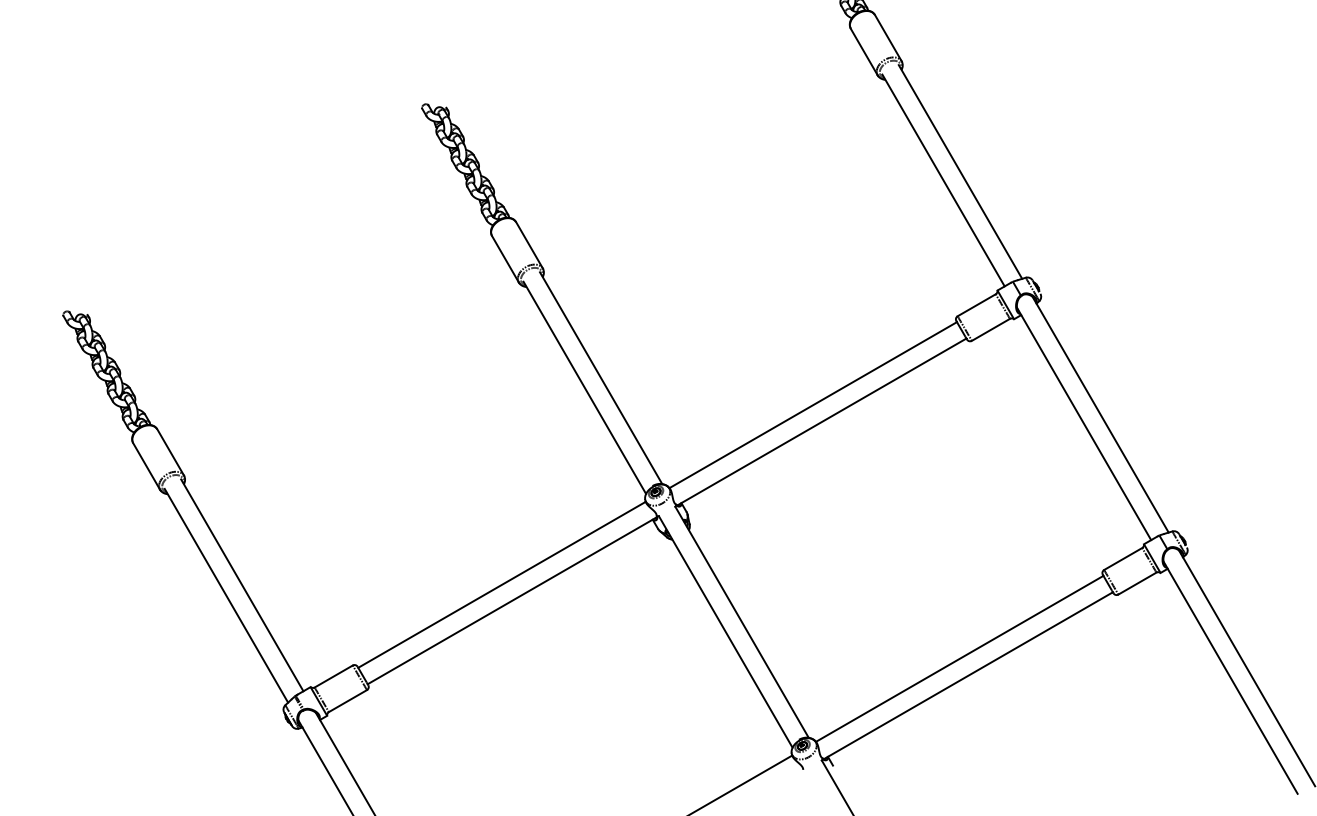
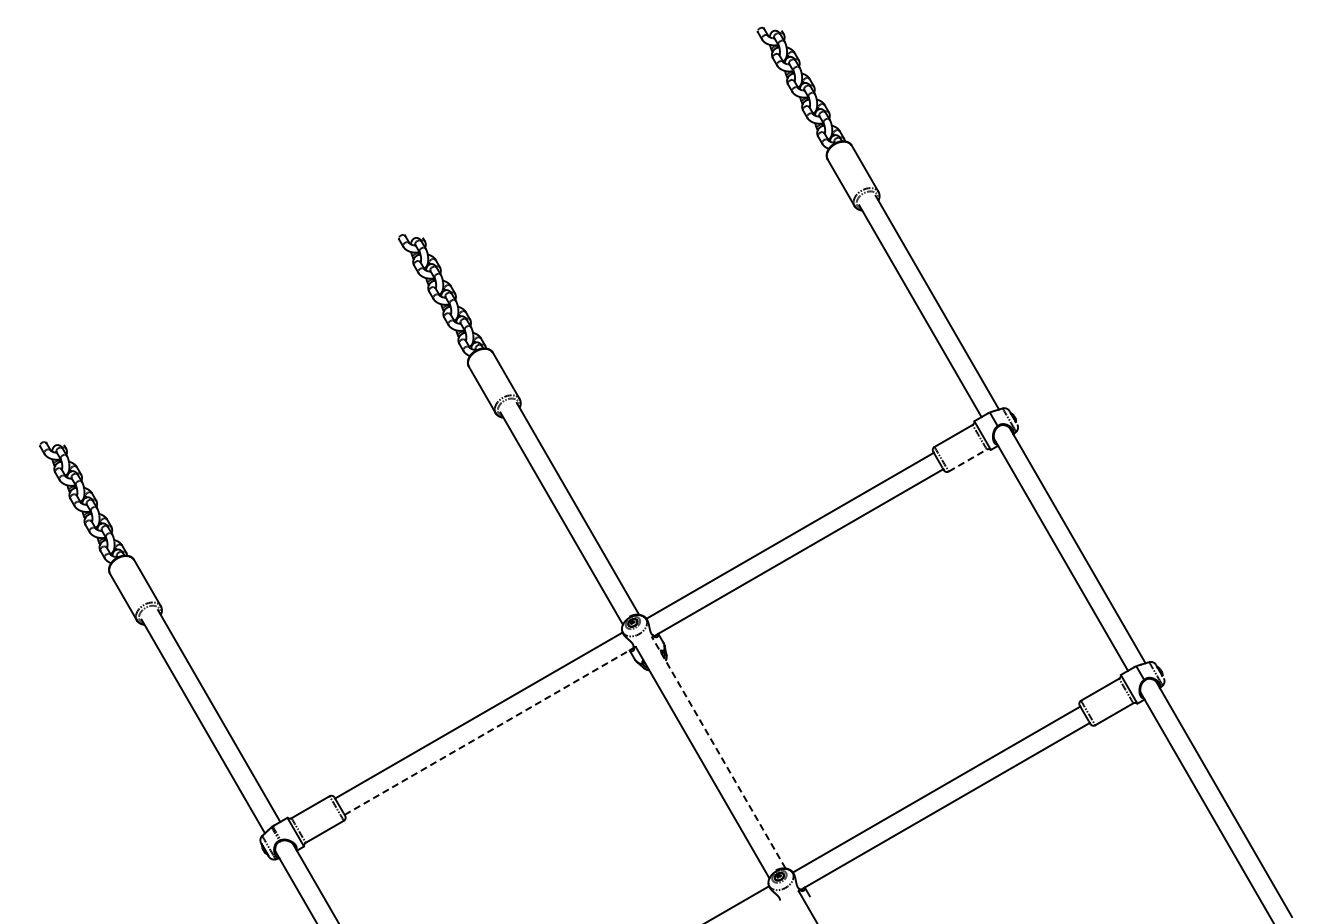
line: (991, 329) -> (968, 460), solid -> dashed
line: (512, 600) -> (489, 731), solid -> dashed
line: (741, 621) -> (718, 752), solid -> dashed

